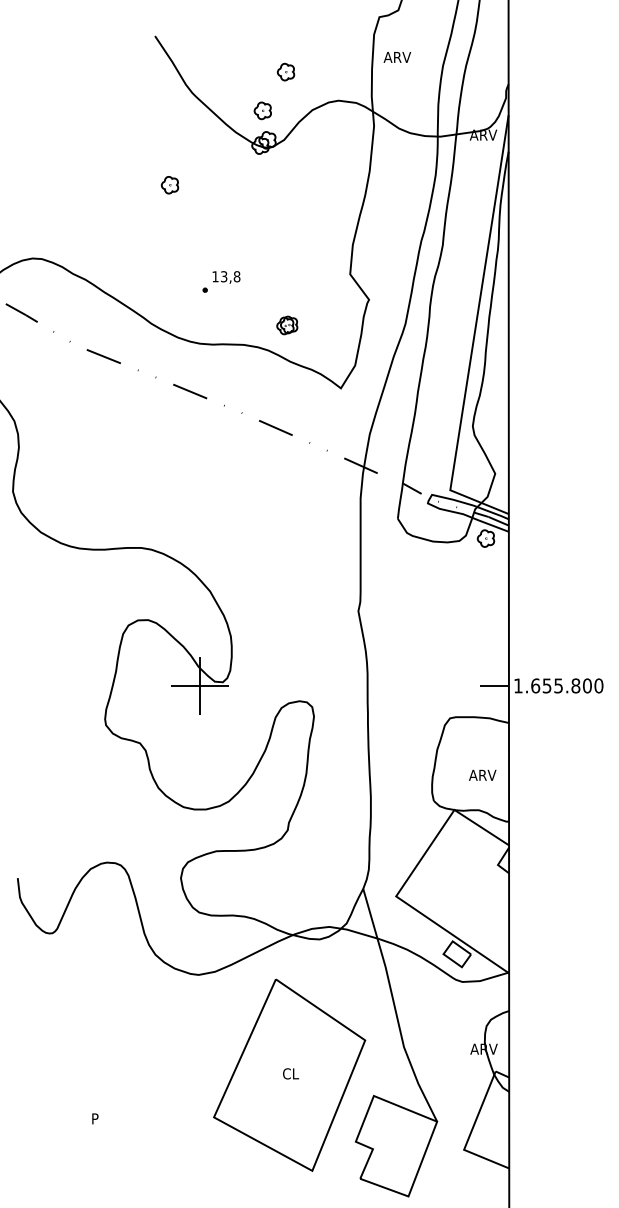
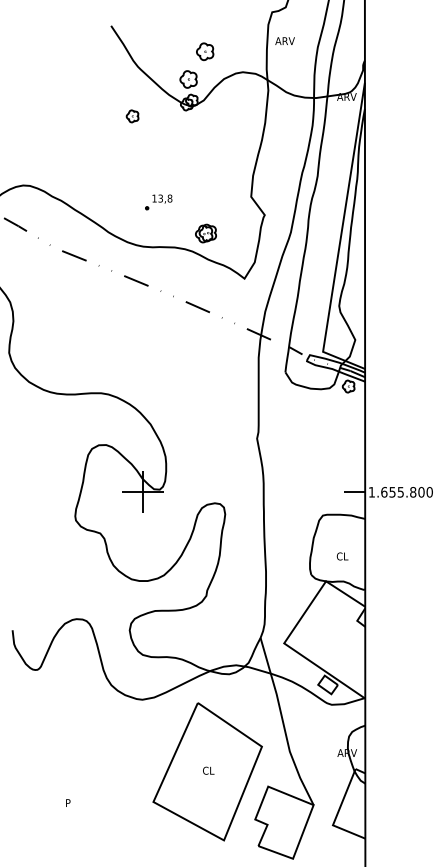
part: (285, 71) -> (204, 51), size x1.4
part: (262, 110) -> (188, 79), size x1.4
part: (169, 185) -> (132, 116), moved
part: (287, 325) -> (206, 233), size x1.4
text: (482, 774) -> (346, 555), ARV -> CL

